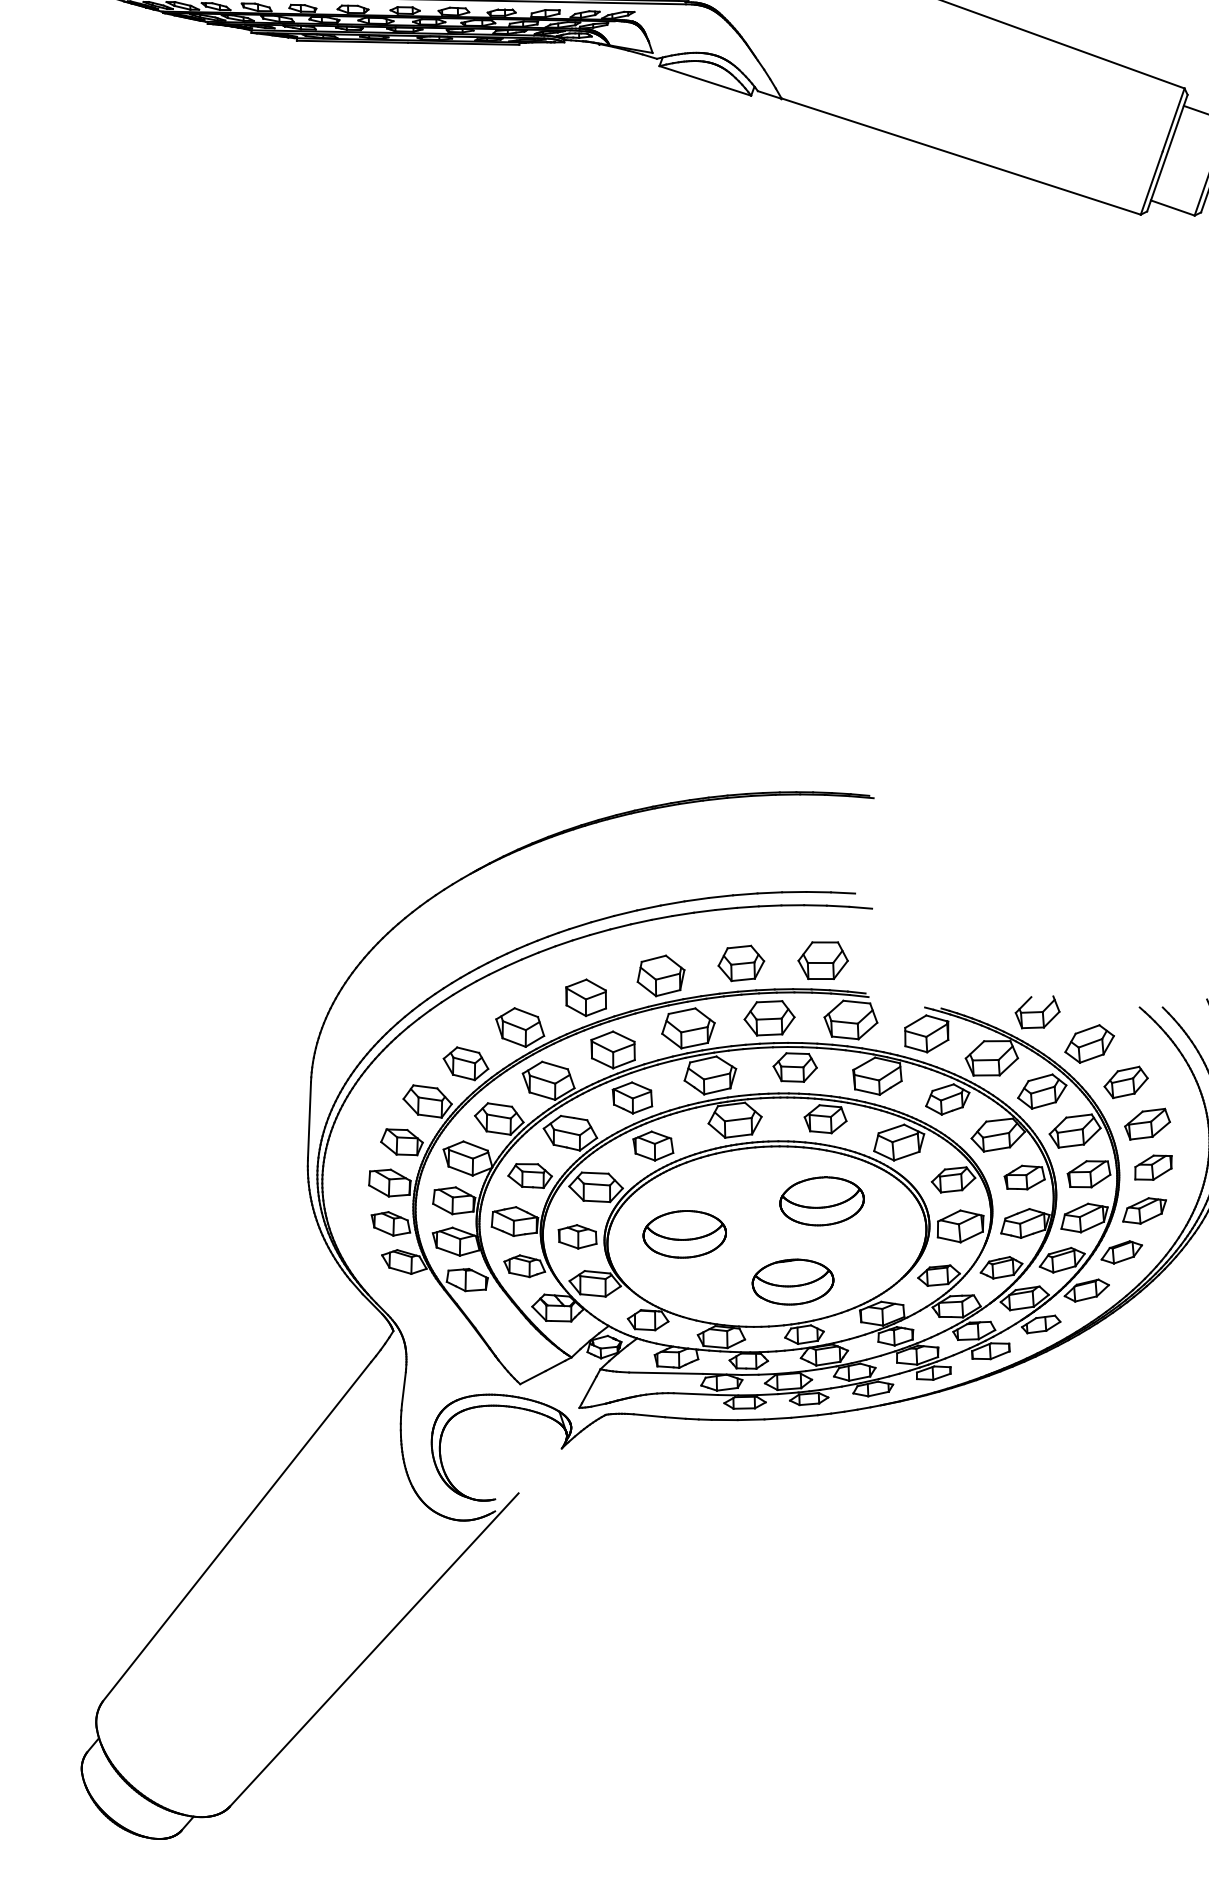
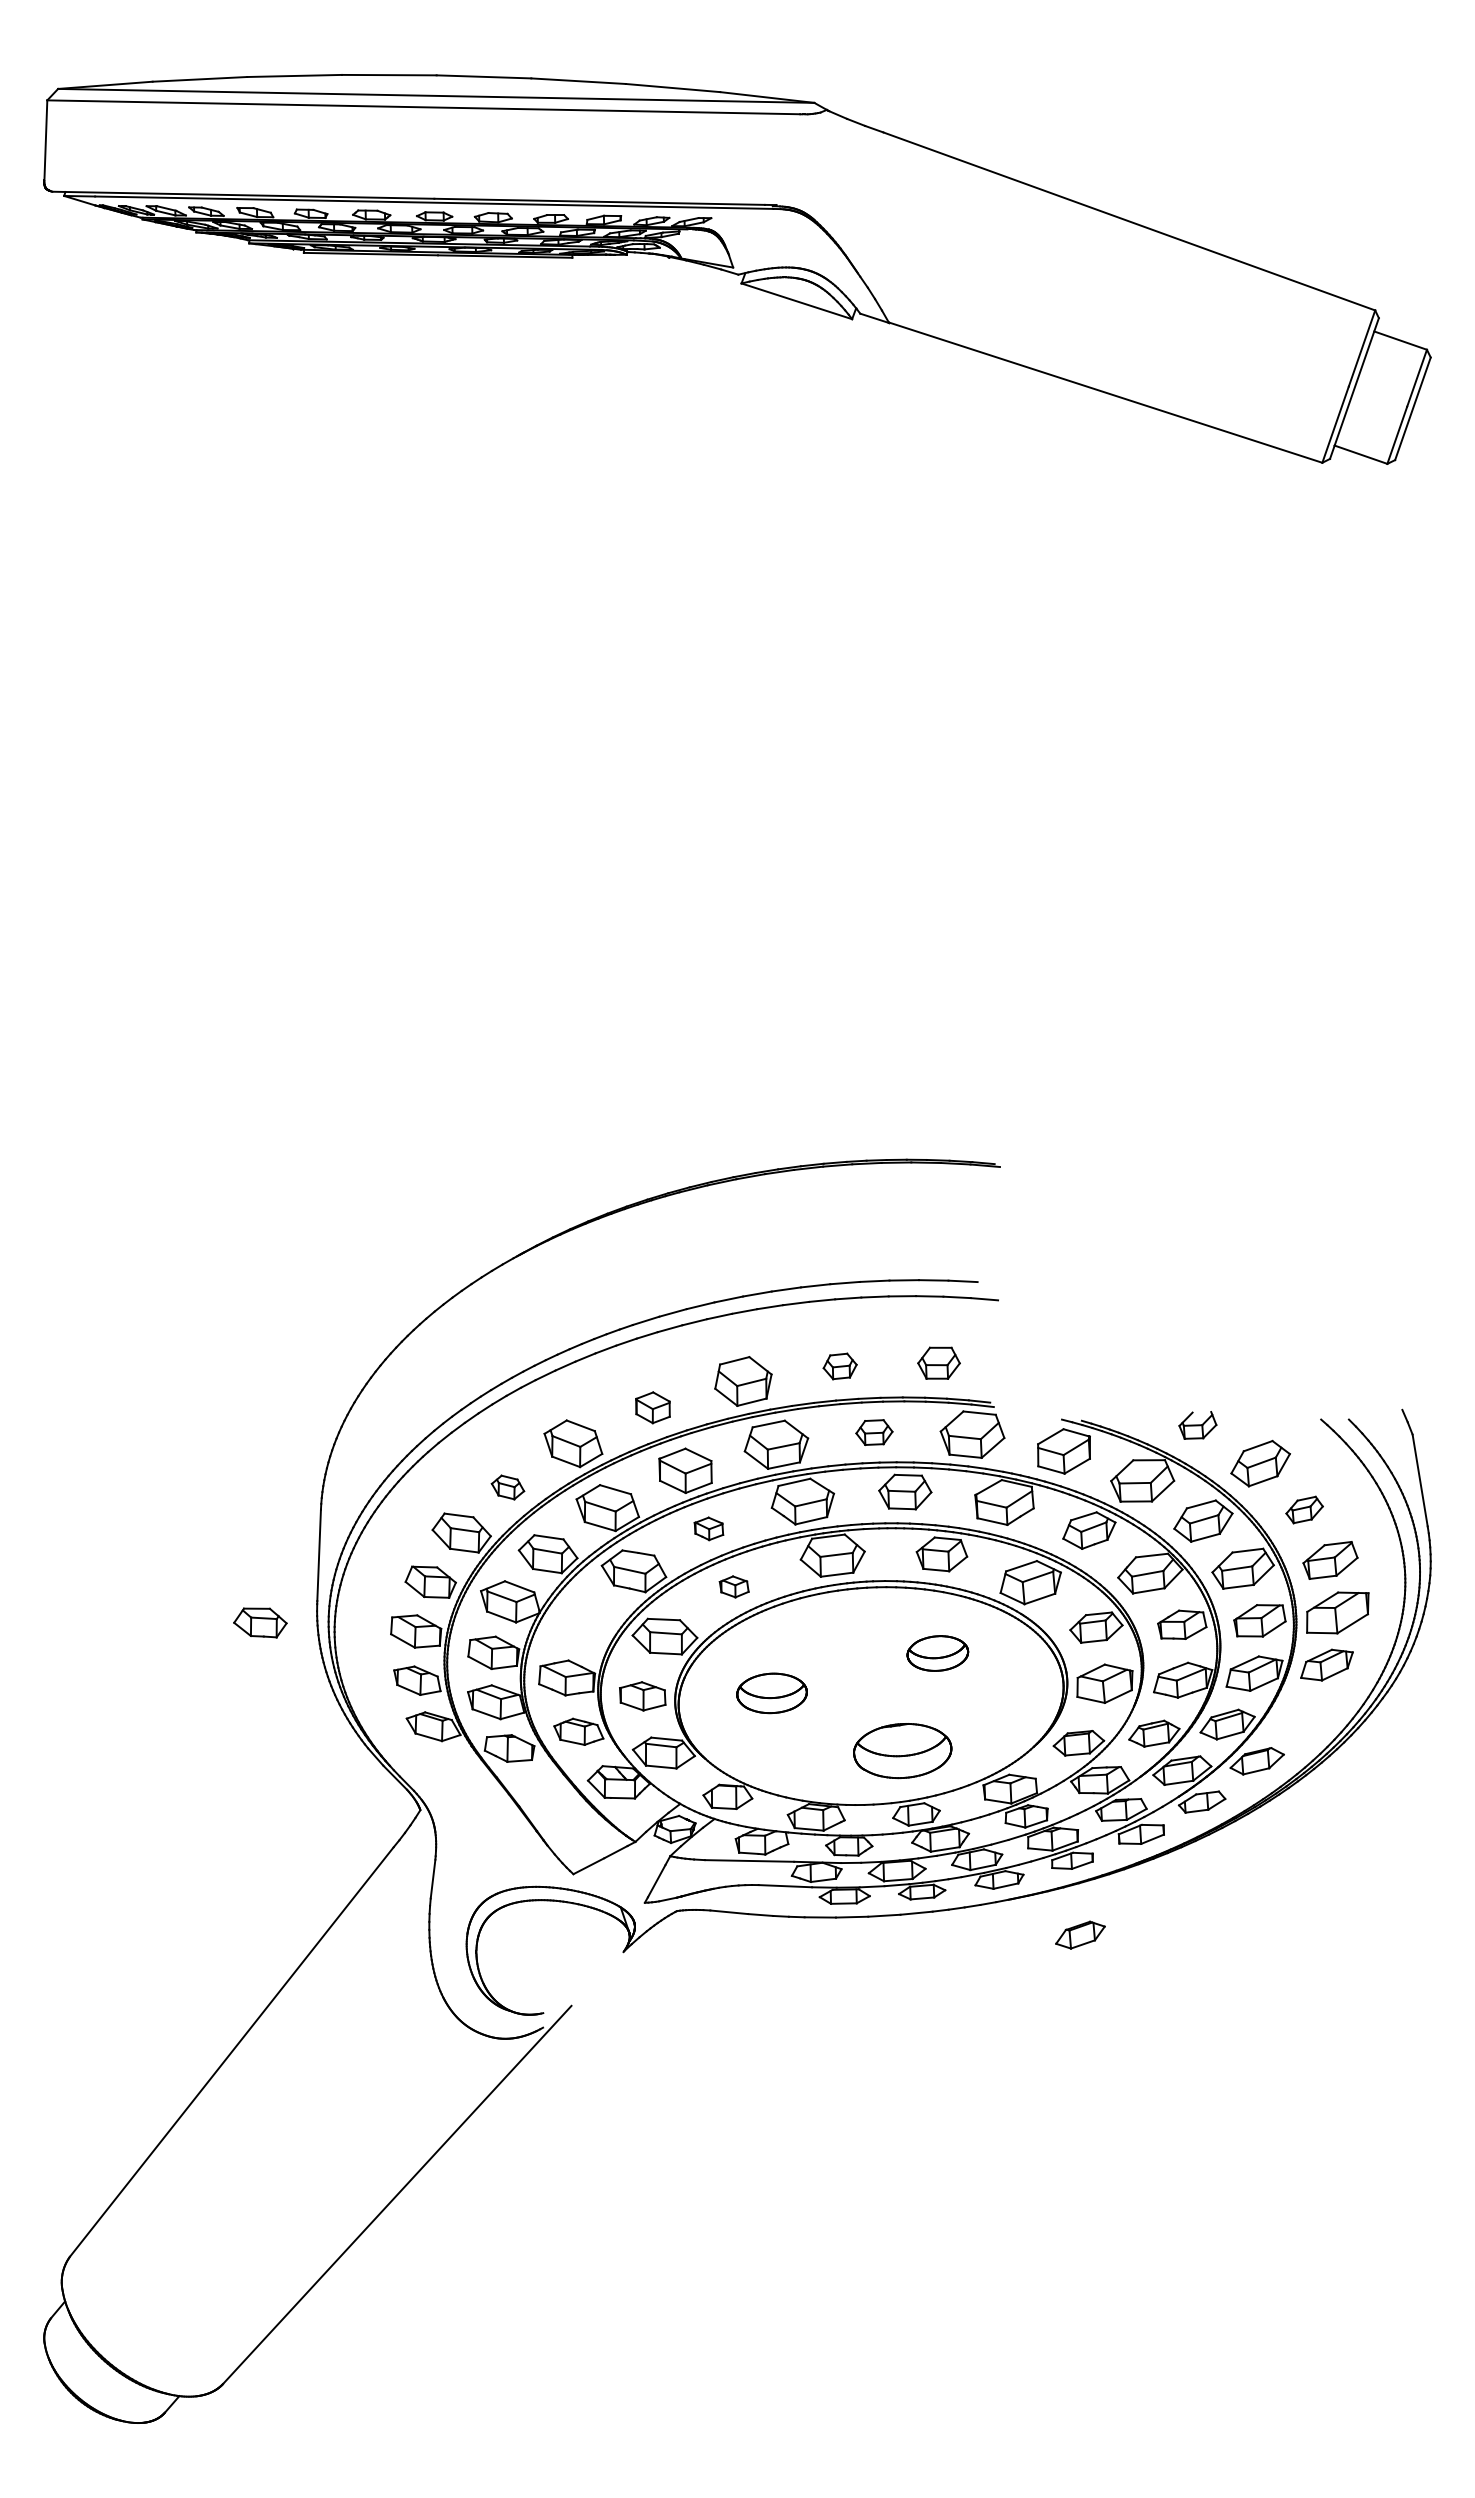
part: (822, 961) -> (938, 1363), size x0.7
part: (740, 963) -> (839, 1366), size x0.6
part: (585, 997) -> (652, 1407), size x0.7
part: (1037, 1012) -> (1197, 1425), size x0.7
part: (769, 1018) -> (874, 1432), size x0.6
part: (465, 1063) -> (507, 1487), size x0.6
part: (1125, 1082) -> (1304, 1509), size x0.7
part: (632, 1097) -> (708, 1528), size x0.6
part: (653, 1145) -> (734, 1586), size x0.6
part: (1153, 1167) -> (1337, 1612), size x1.4
part: (530, 1175) -> (260, 1622), moved
part: (821, 1201) -> (937, 1653), size x0.6
part: (684, 1234) -> (771, 1693), size x0.7
part: (1121, 1251) -> (1080, 1934), moved

